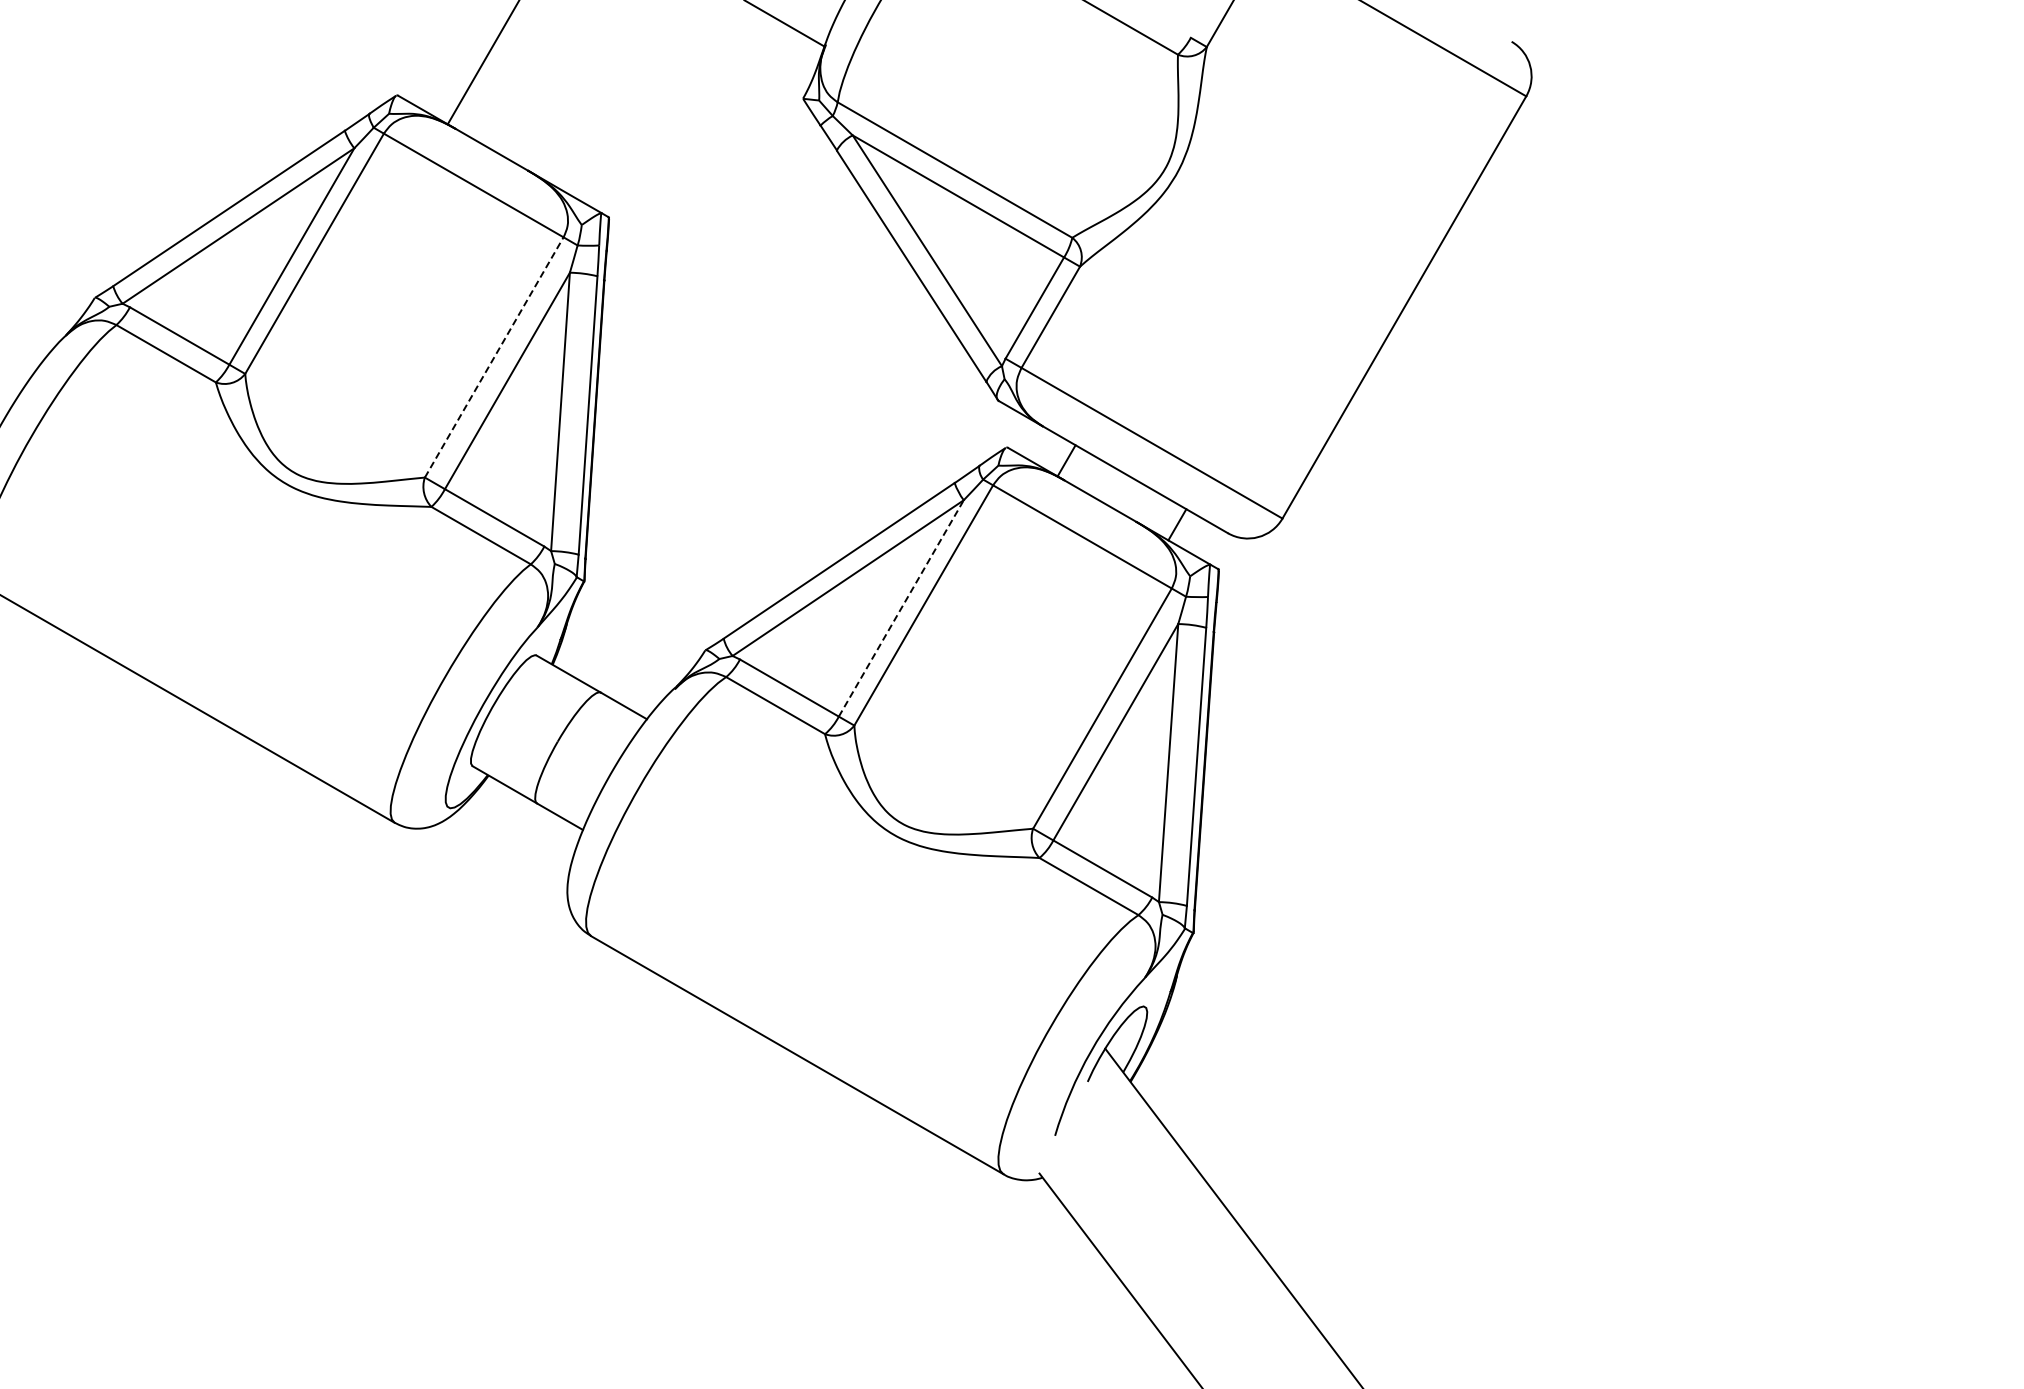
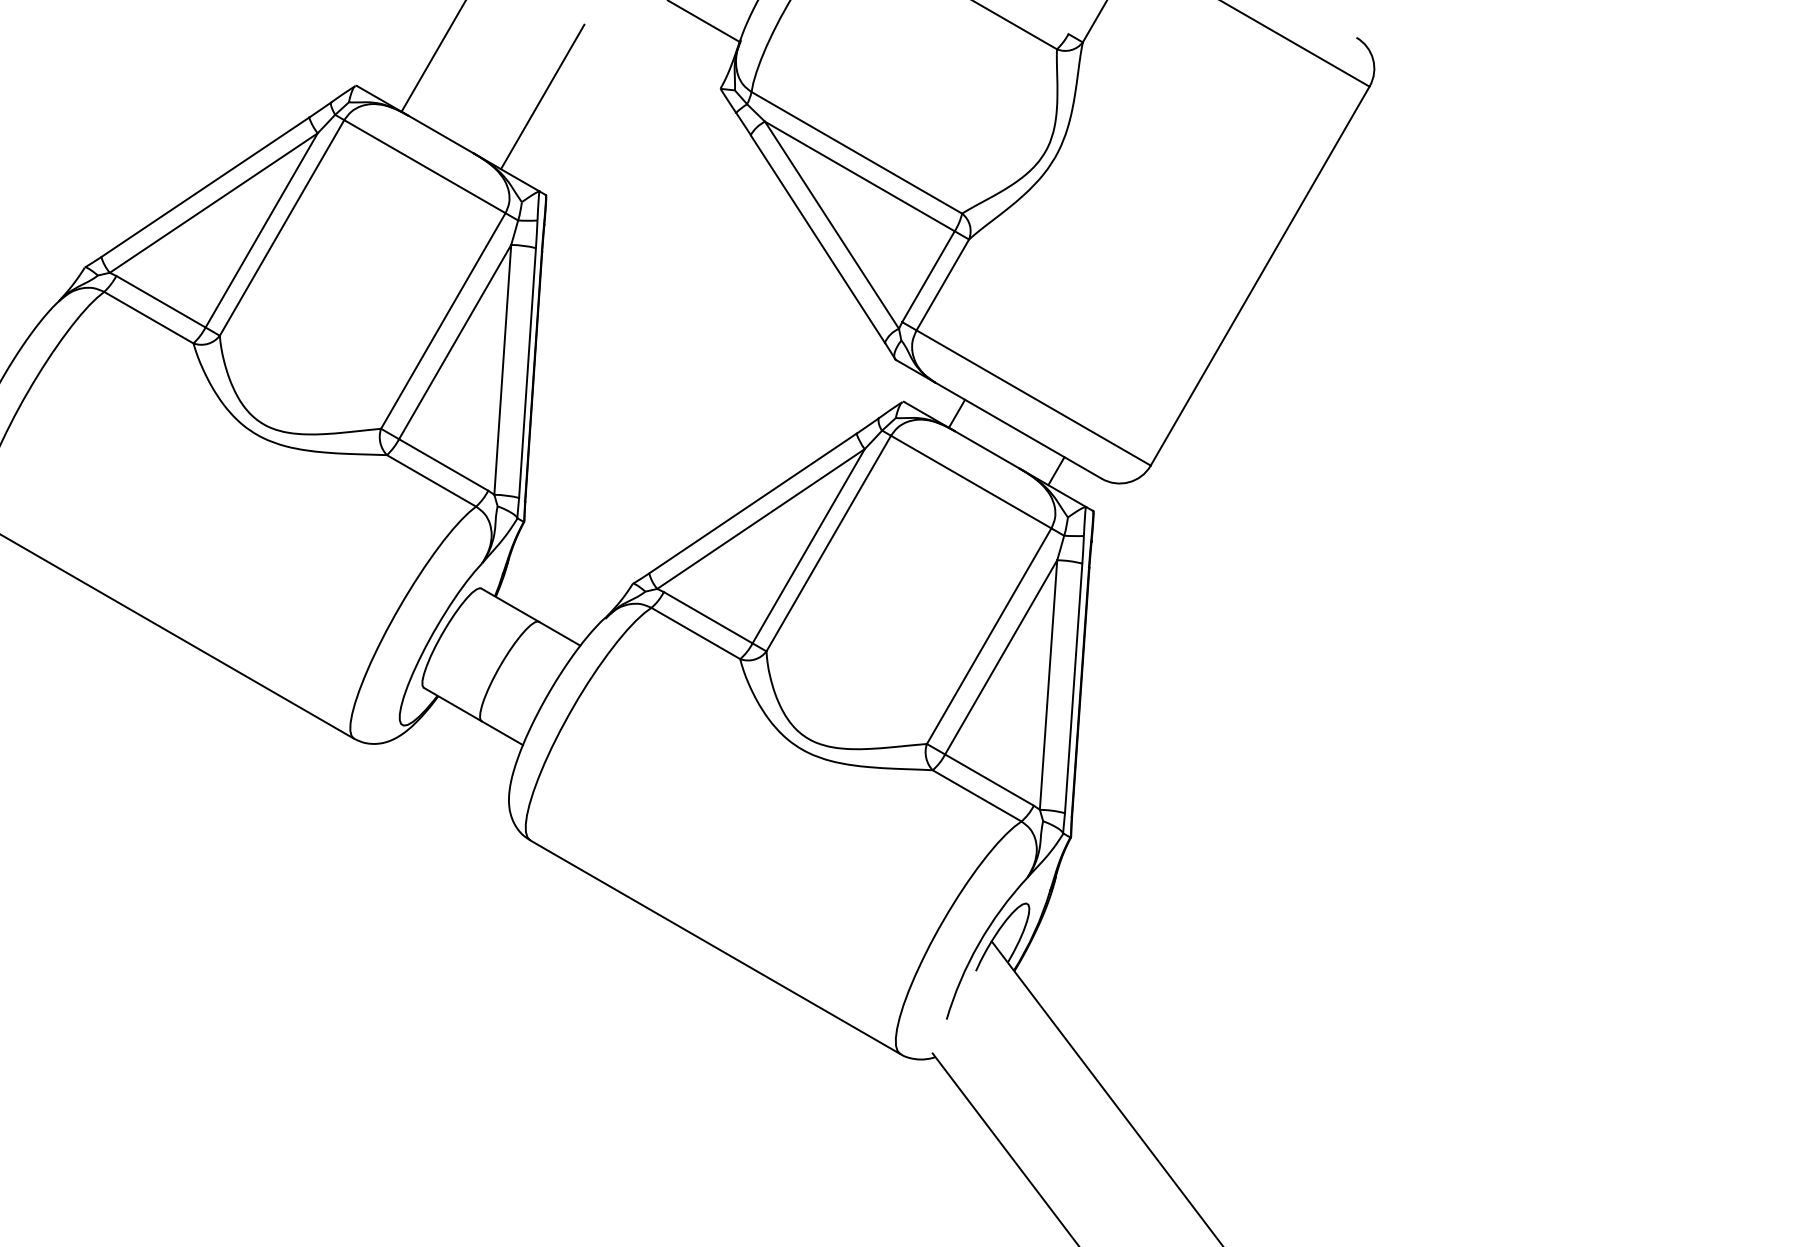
line: (604, 107) -> (542, 96), added
line: (494, 357) -> (443, 321), dashed -> solid
line: (901, 608) -> (808, 546), dashed -> solid

